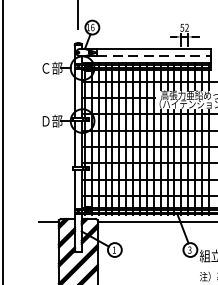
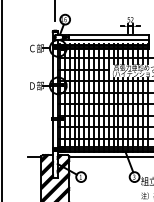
line: (154, 55) -> (109, 39), dashed -> solid

